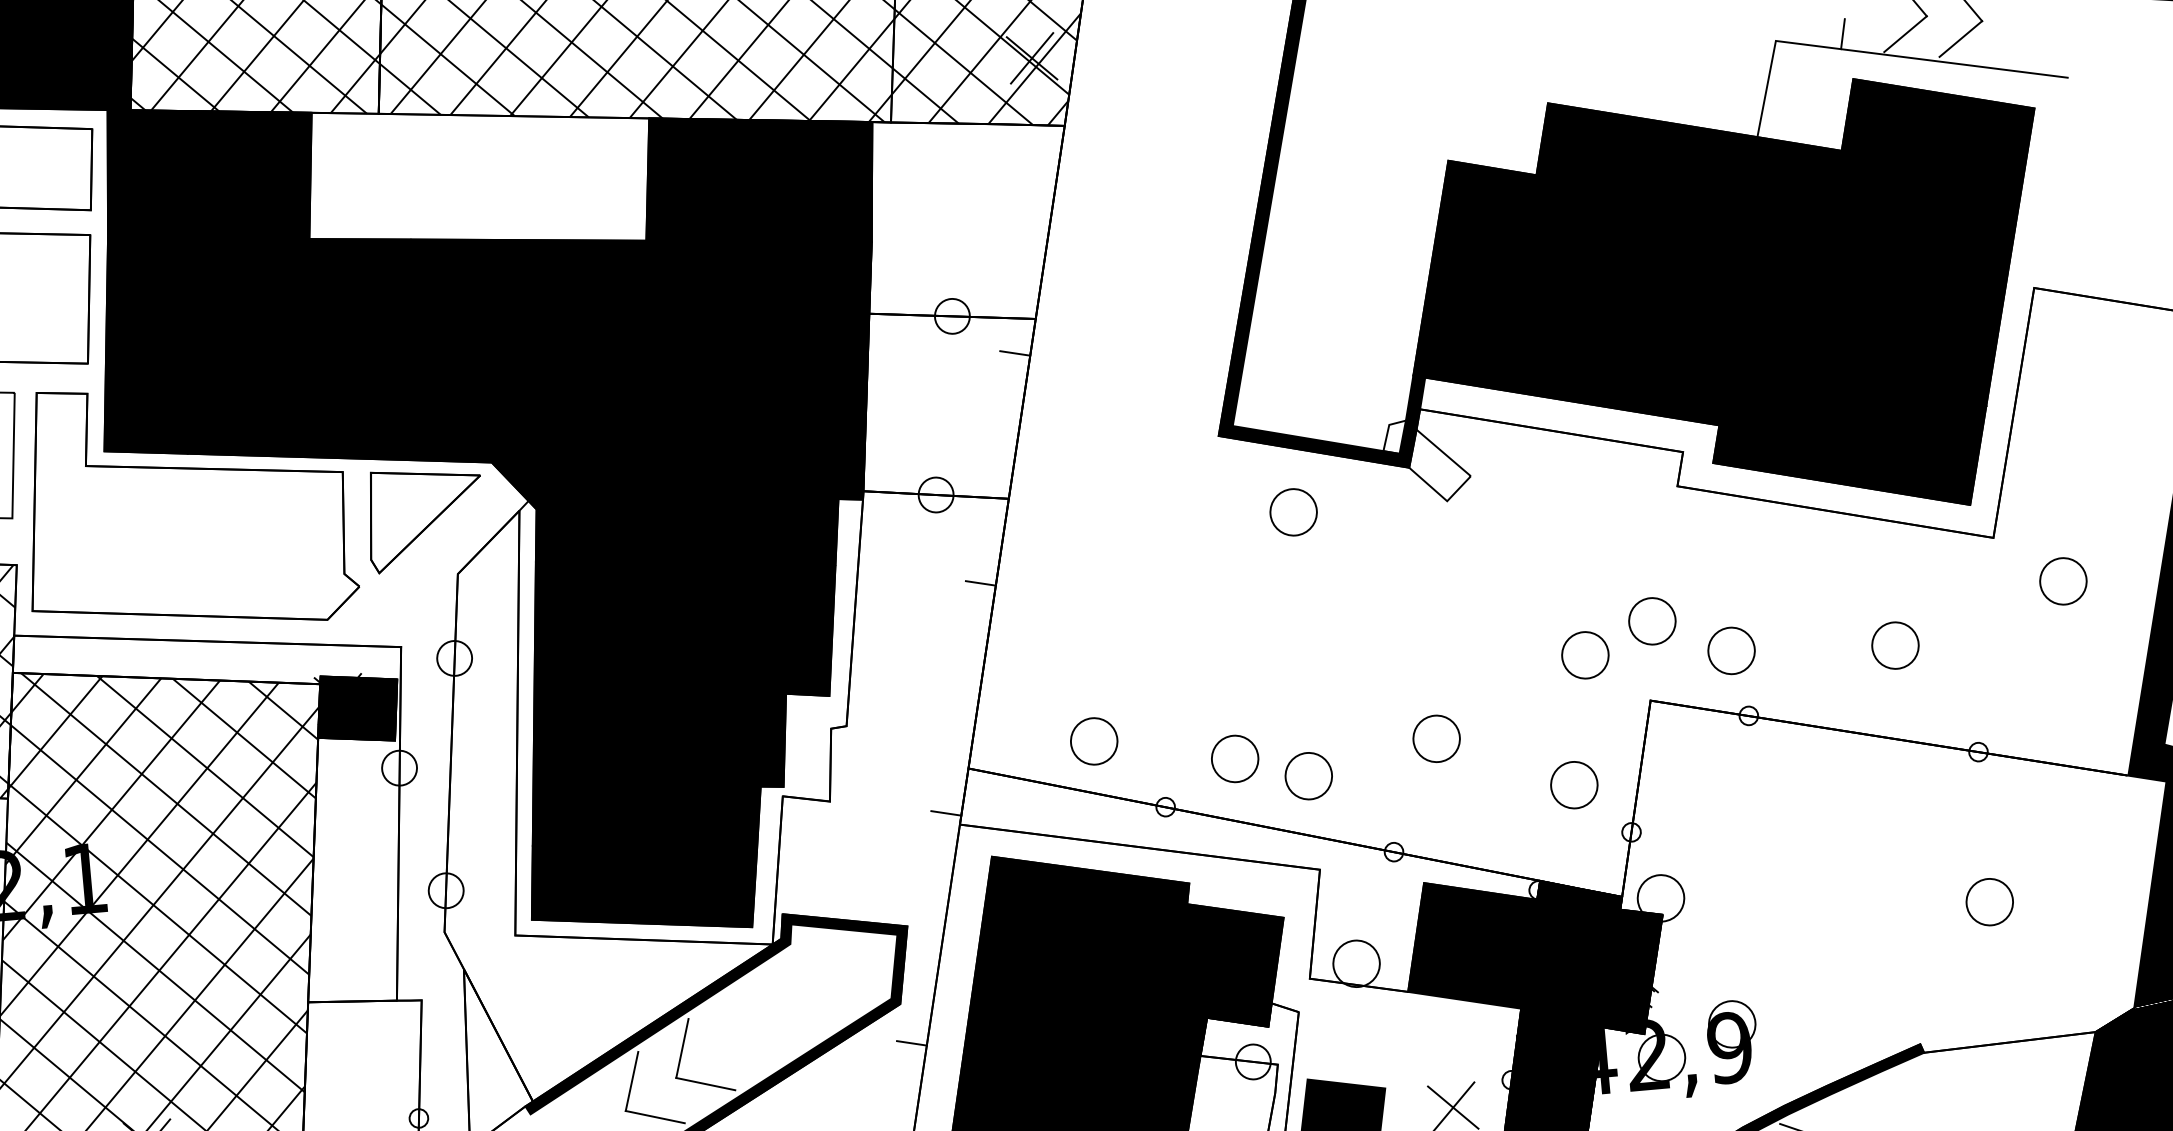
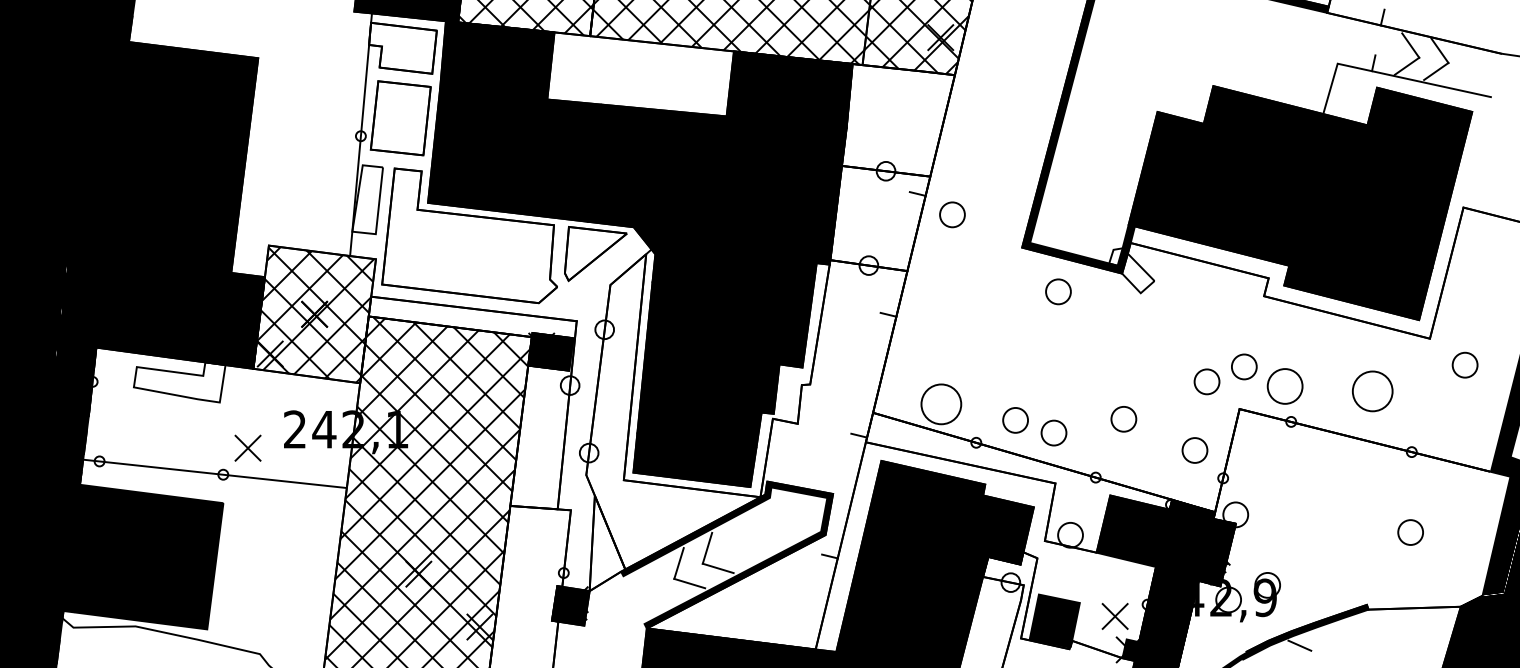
circle: (1083, 385) -> (952, 214), added
circle: (1895, 645) -> (1372, 391), size x1.6
circle: (1730, 651) -> (1284, 386), size x1.4
circle: (1092, 739) -> (940, 403), size x1.6

